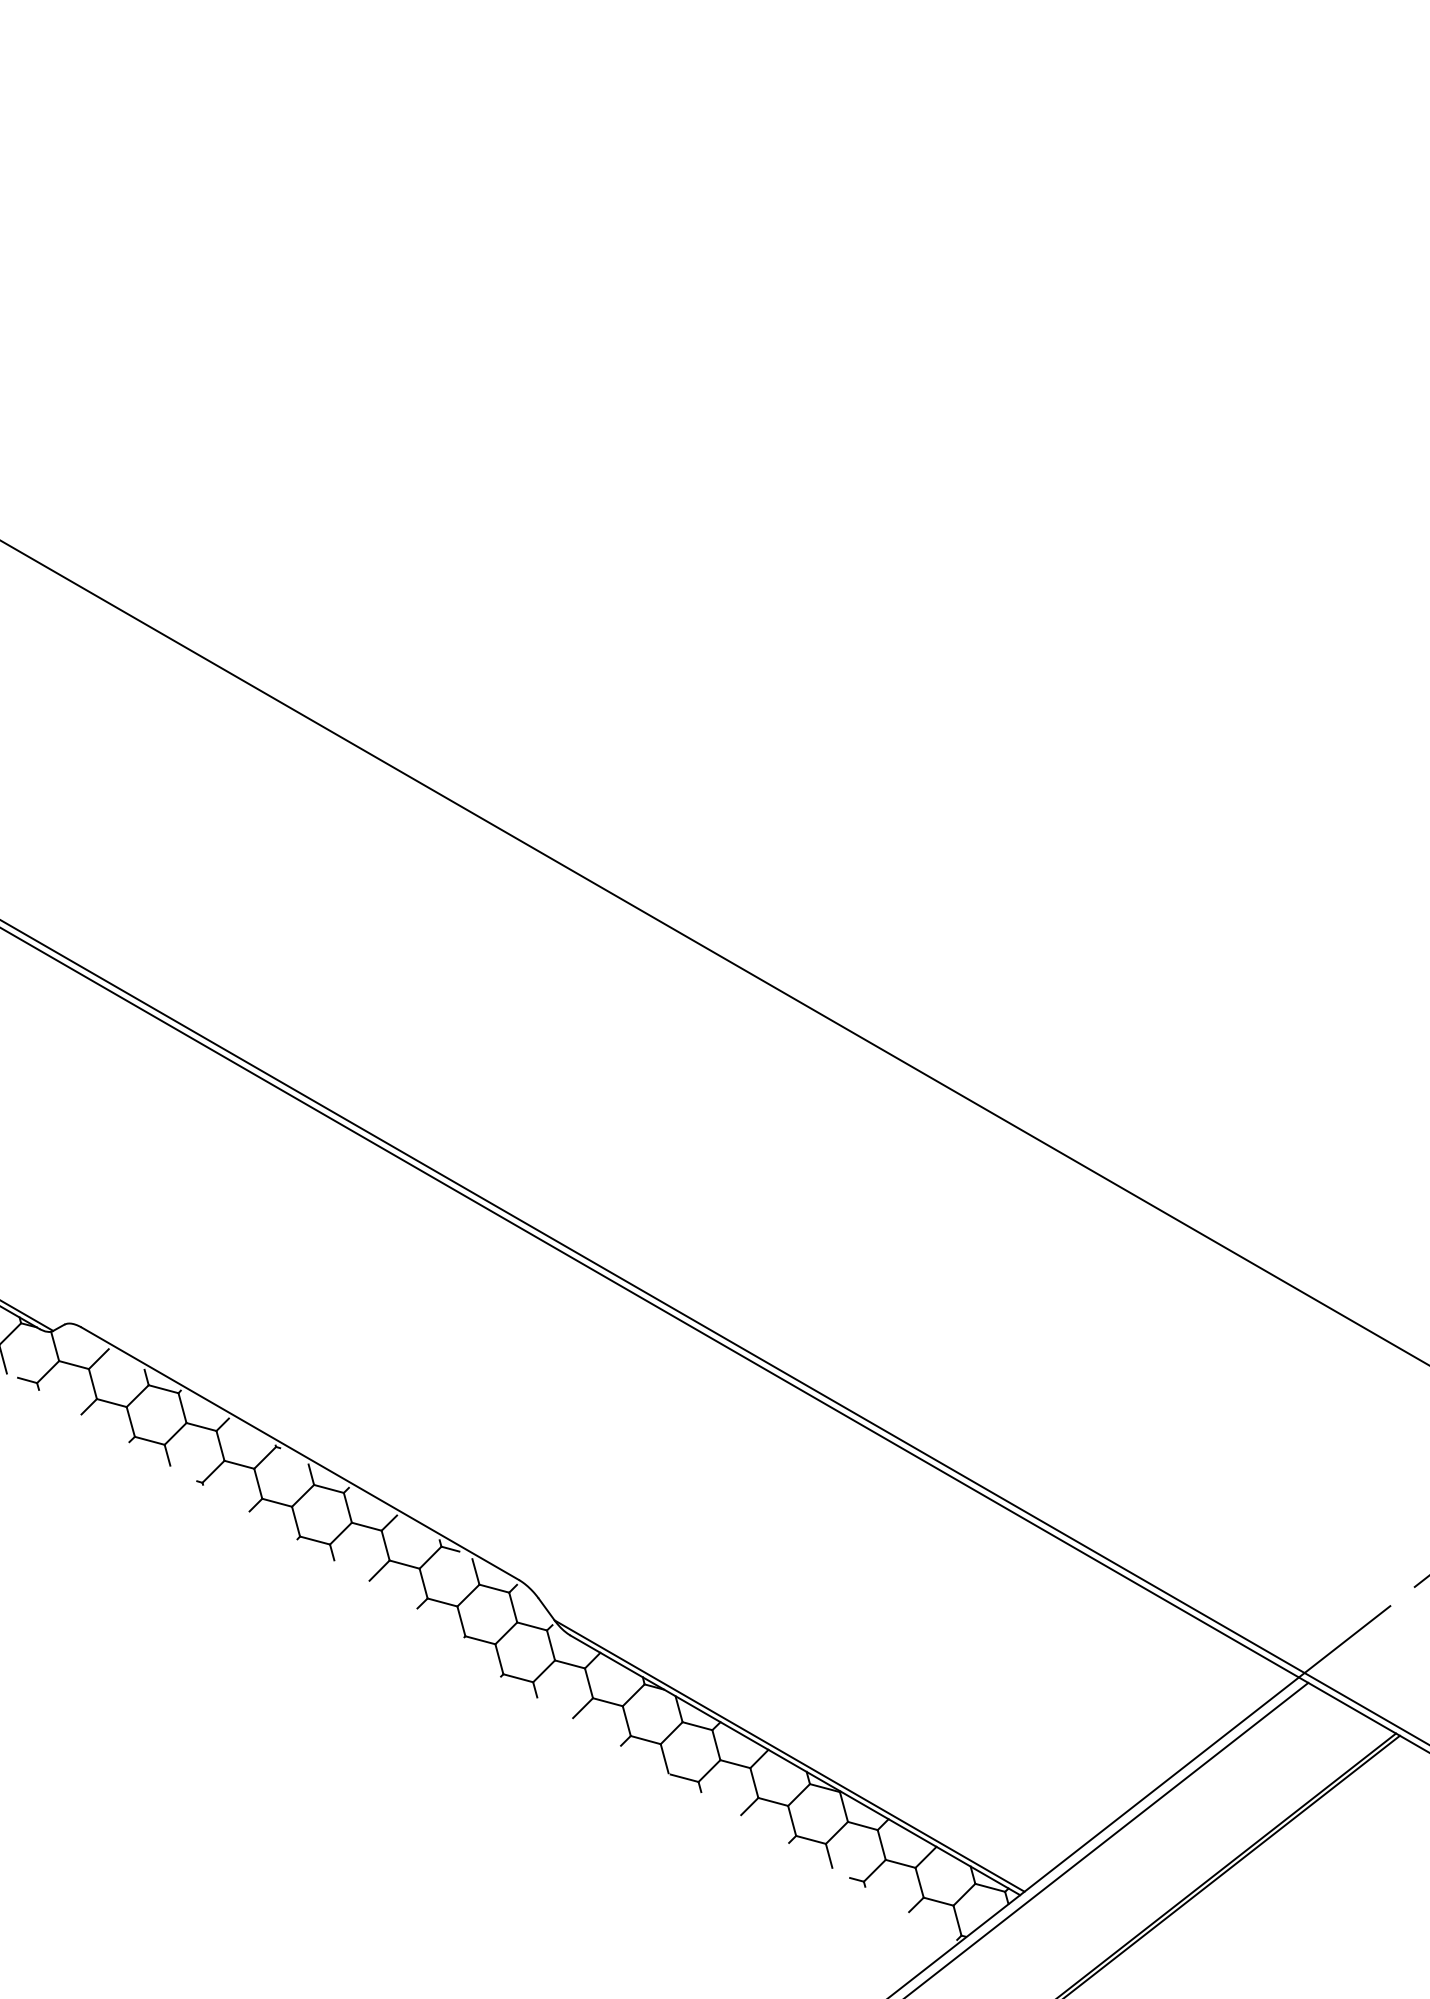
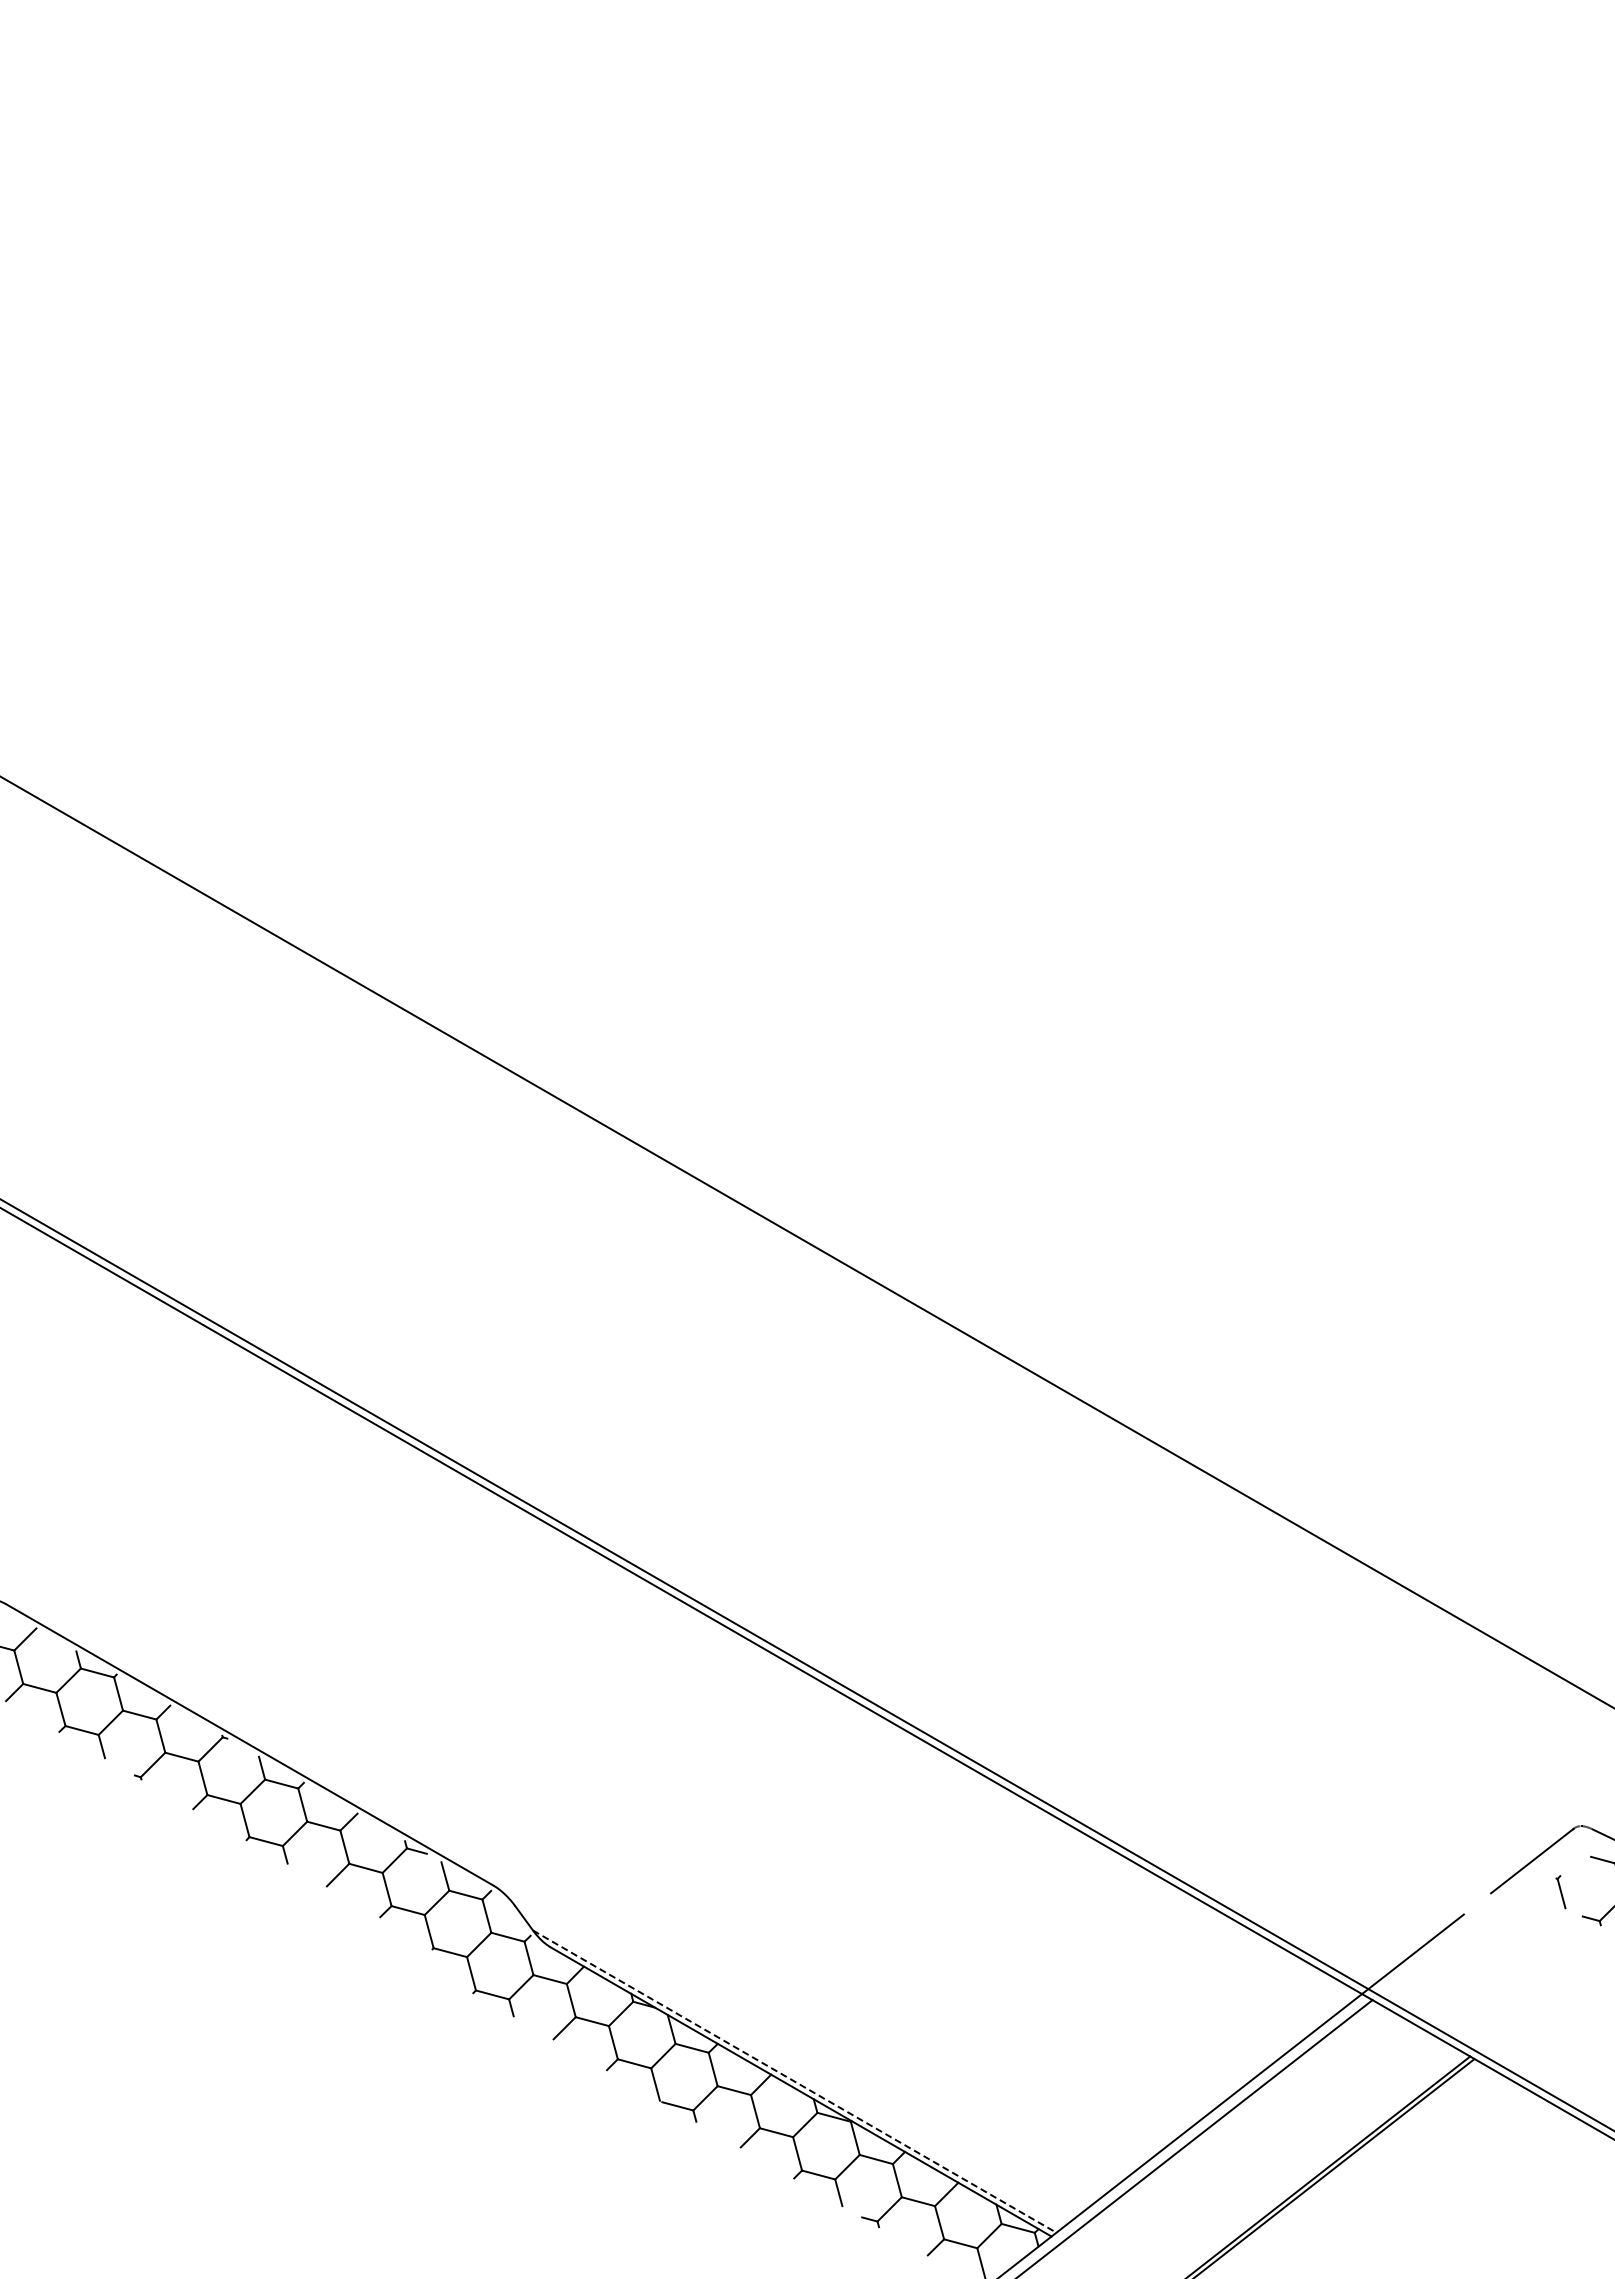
line: (790, 1755) -> (795, 2081), solid -> dashed

